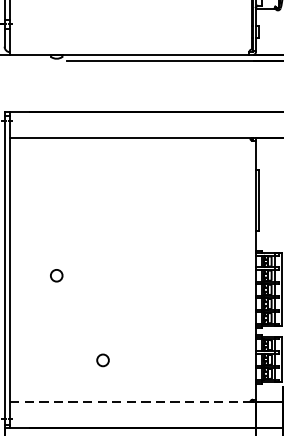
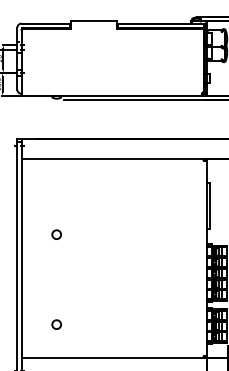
circle: (56, 275) -> (56, 234), moved
circle: (102, 360) -> (56, 324), moved
line: (131, 402) -> (113, 358), dashed -> solid

